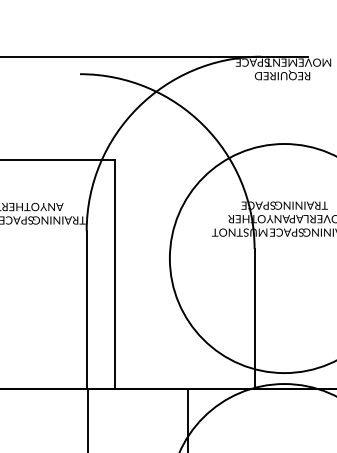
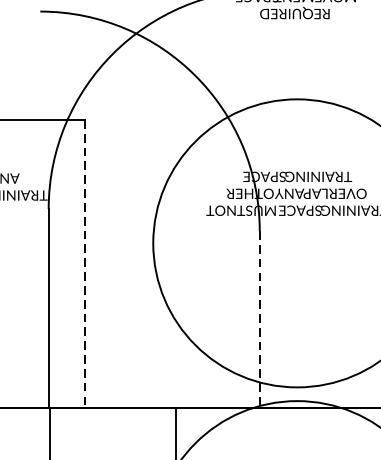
line: (115, 274) -> (84, 263), solid -> dashed
line: (254, 319) -> (259, 319), solid -> dashed

